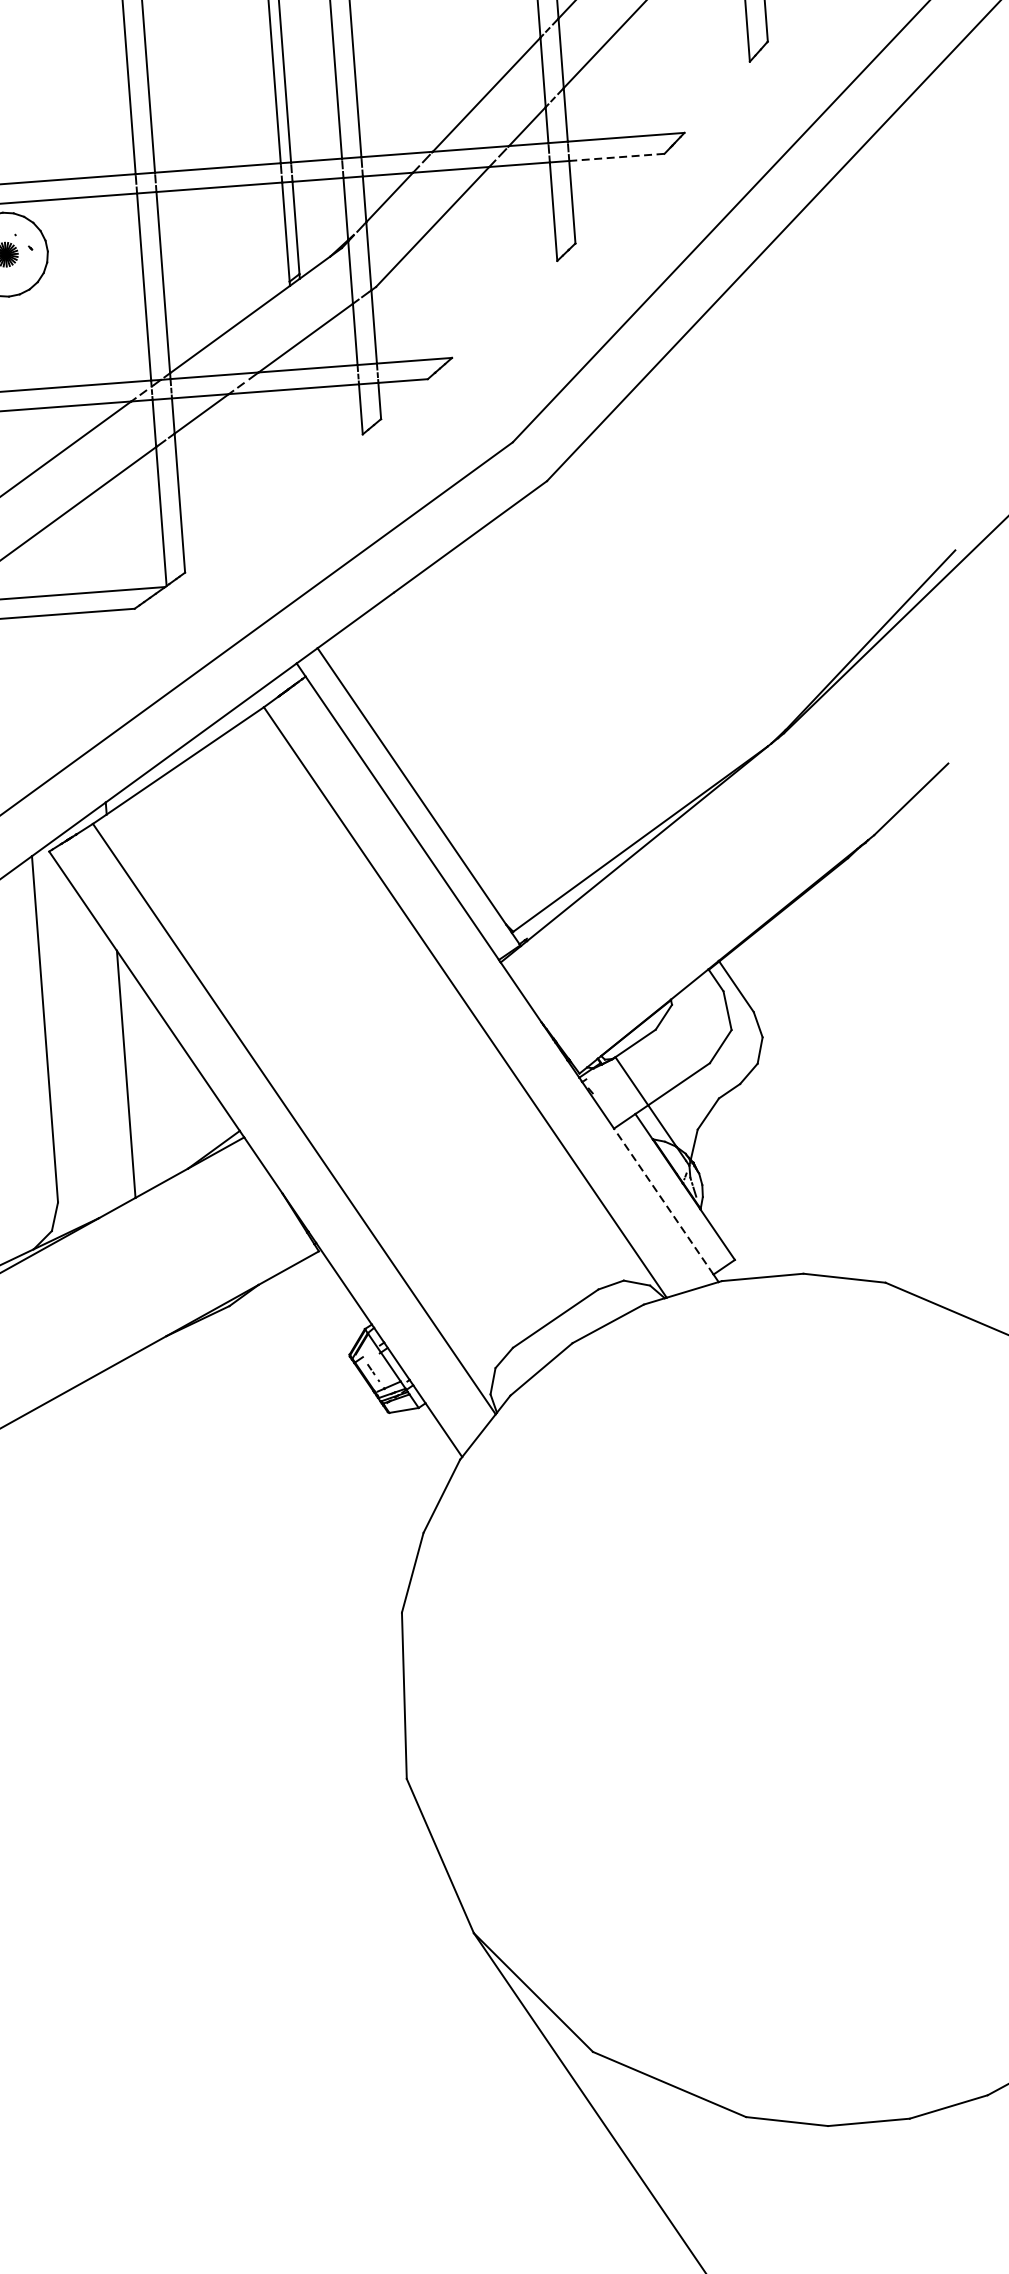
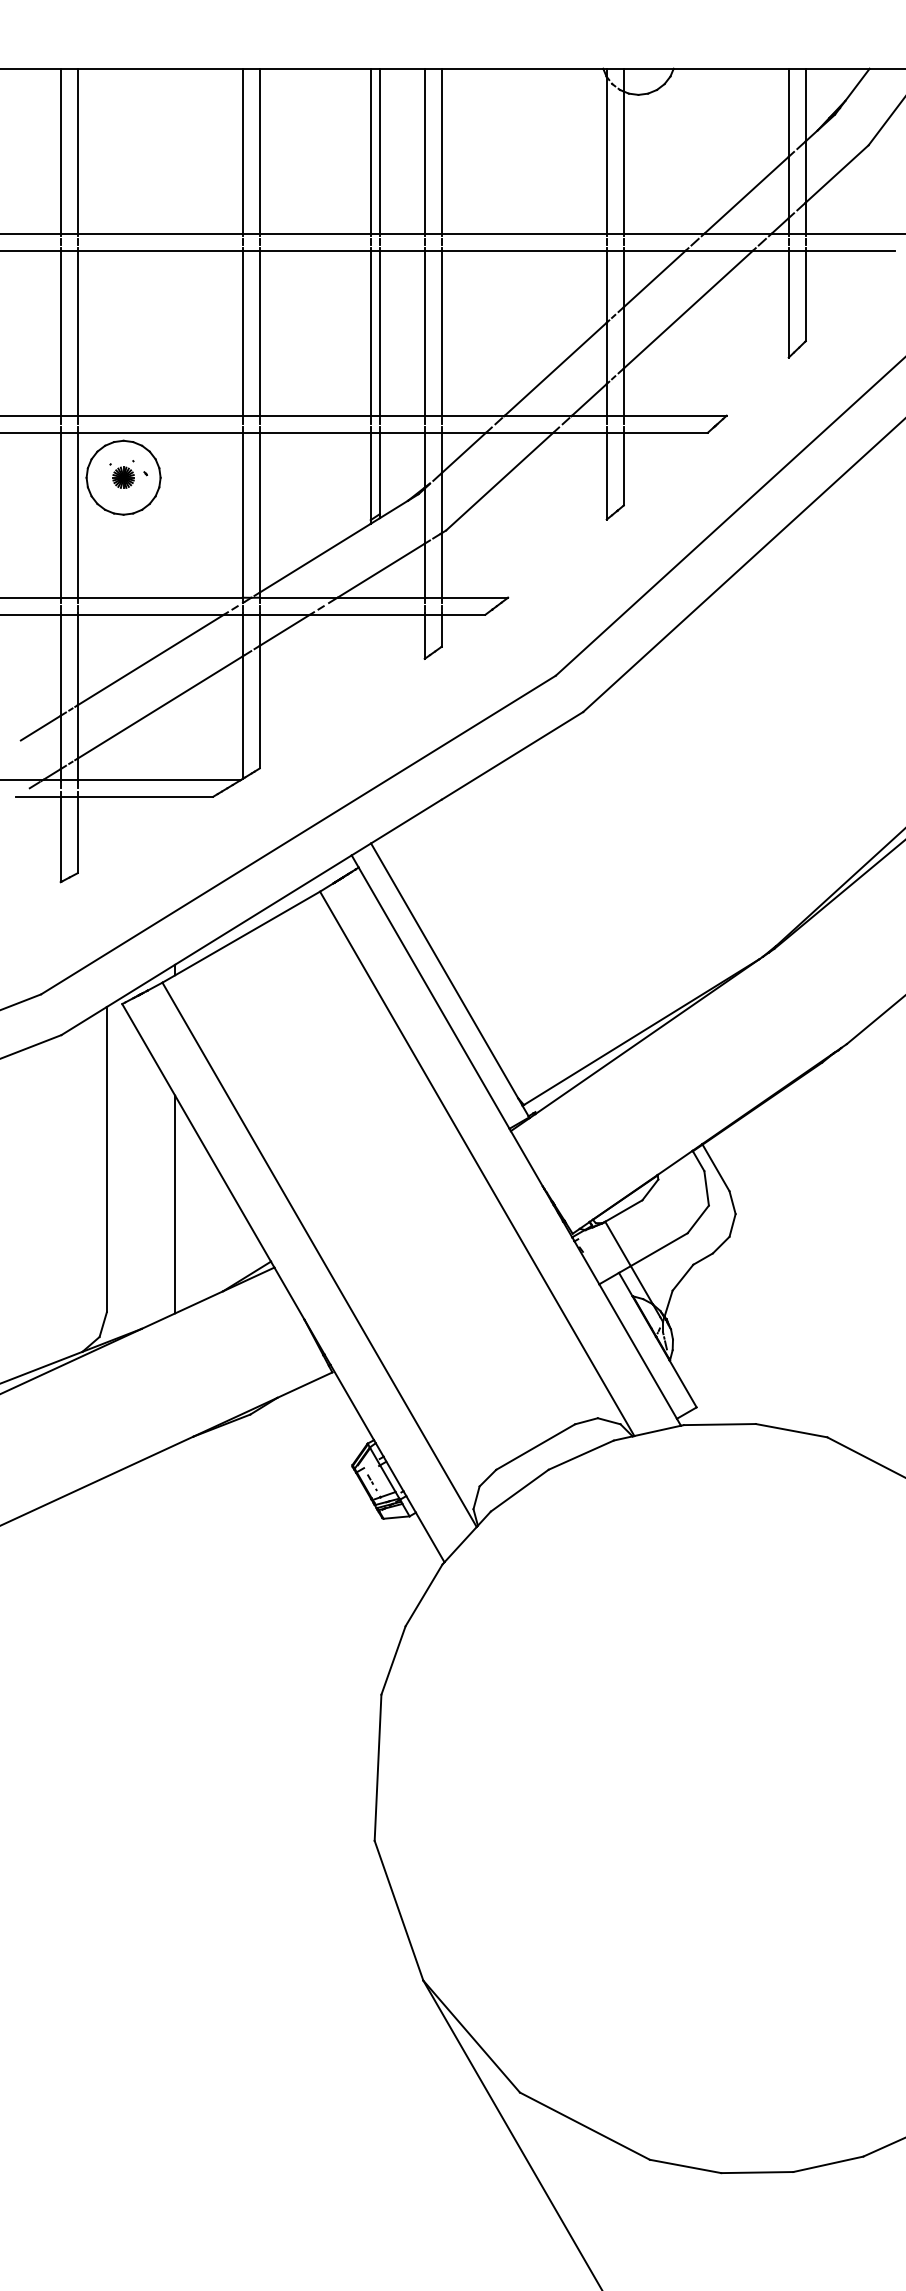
line: (617, 157) -> (666, 432), dashed -> solid
line: (664, 1201) -> (638, 1351), dashed -> solid

